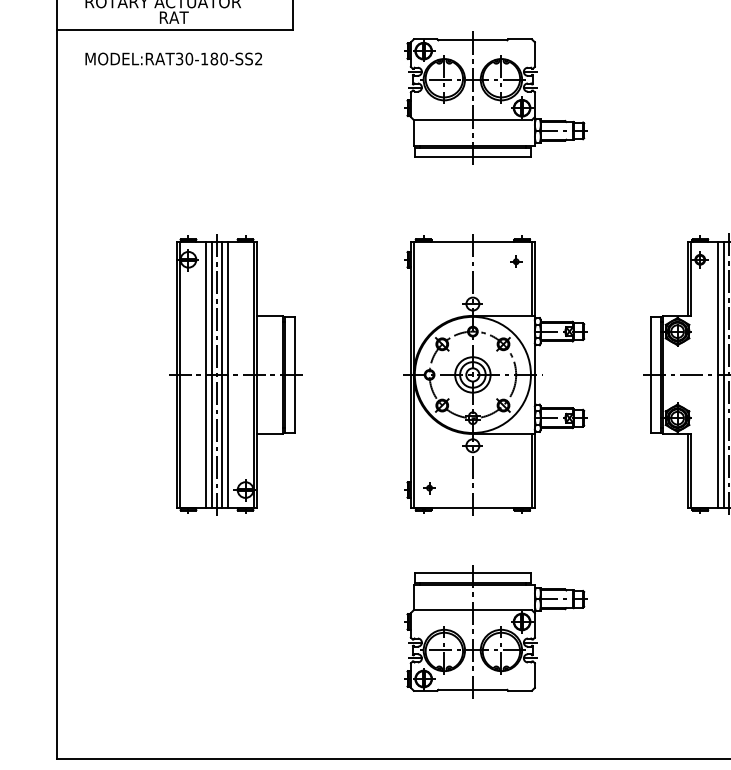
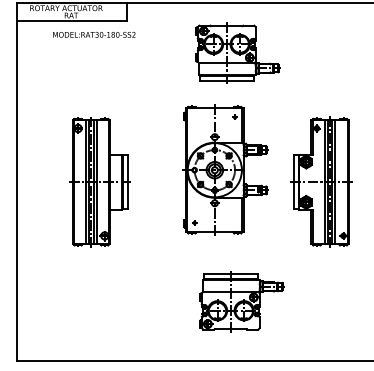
text: (174, 58) -> (94, 34), moved
part: (495, 96) -> (237, 52), moved
part: (495, 373) -> (225, 169), moved
part: (495, 630) -> (241, 301), moved

